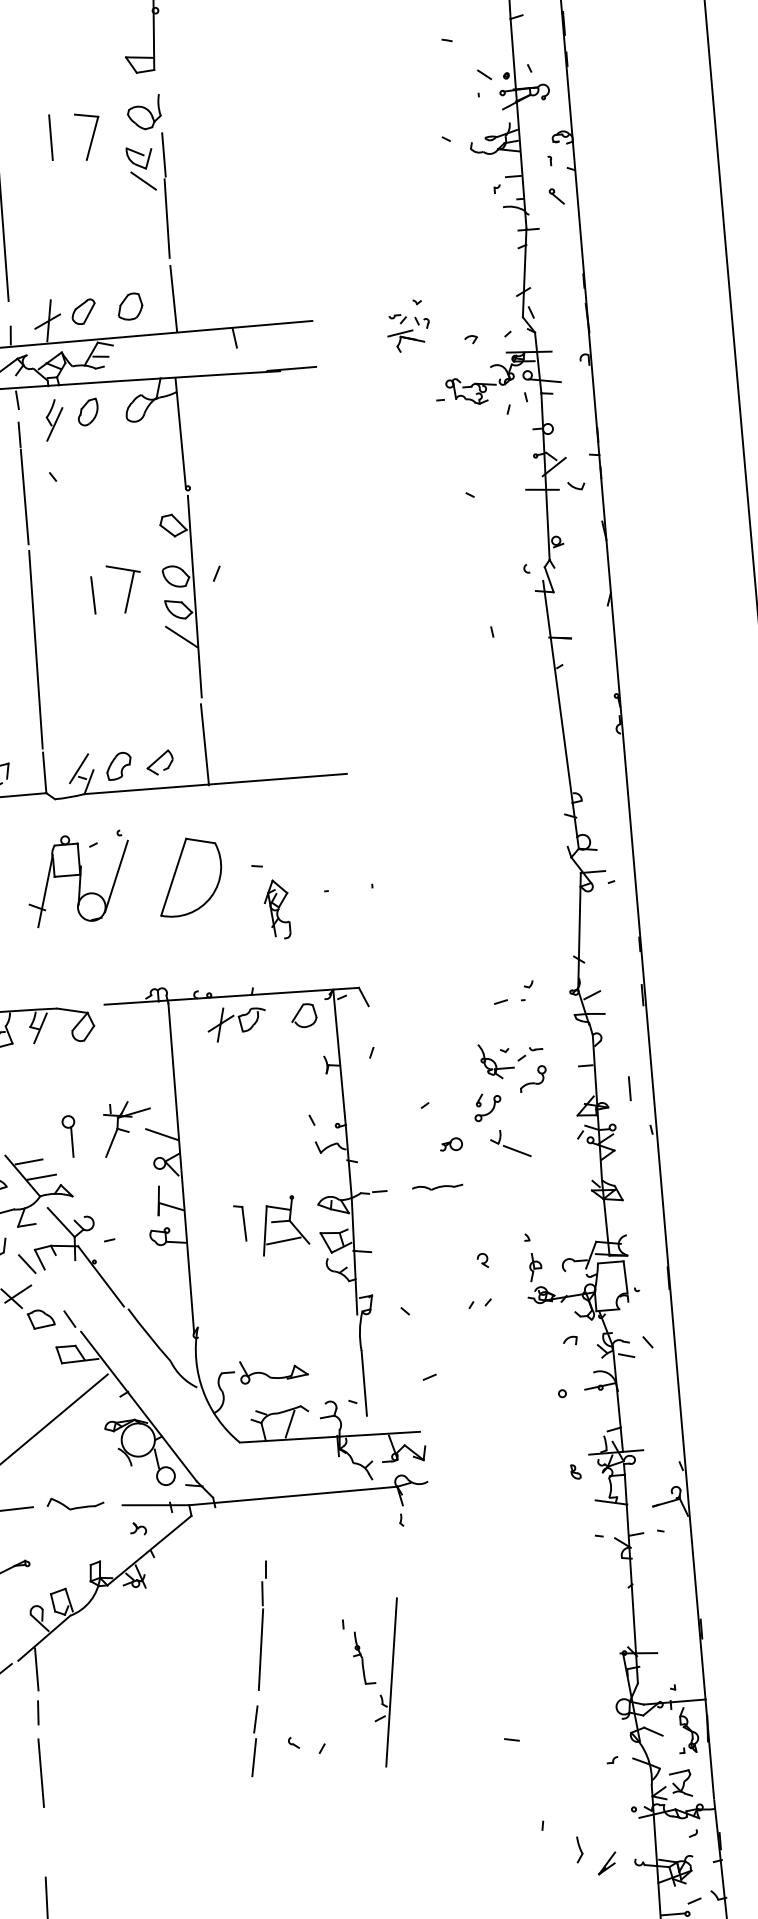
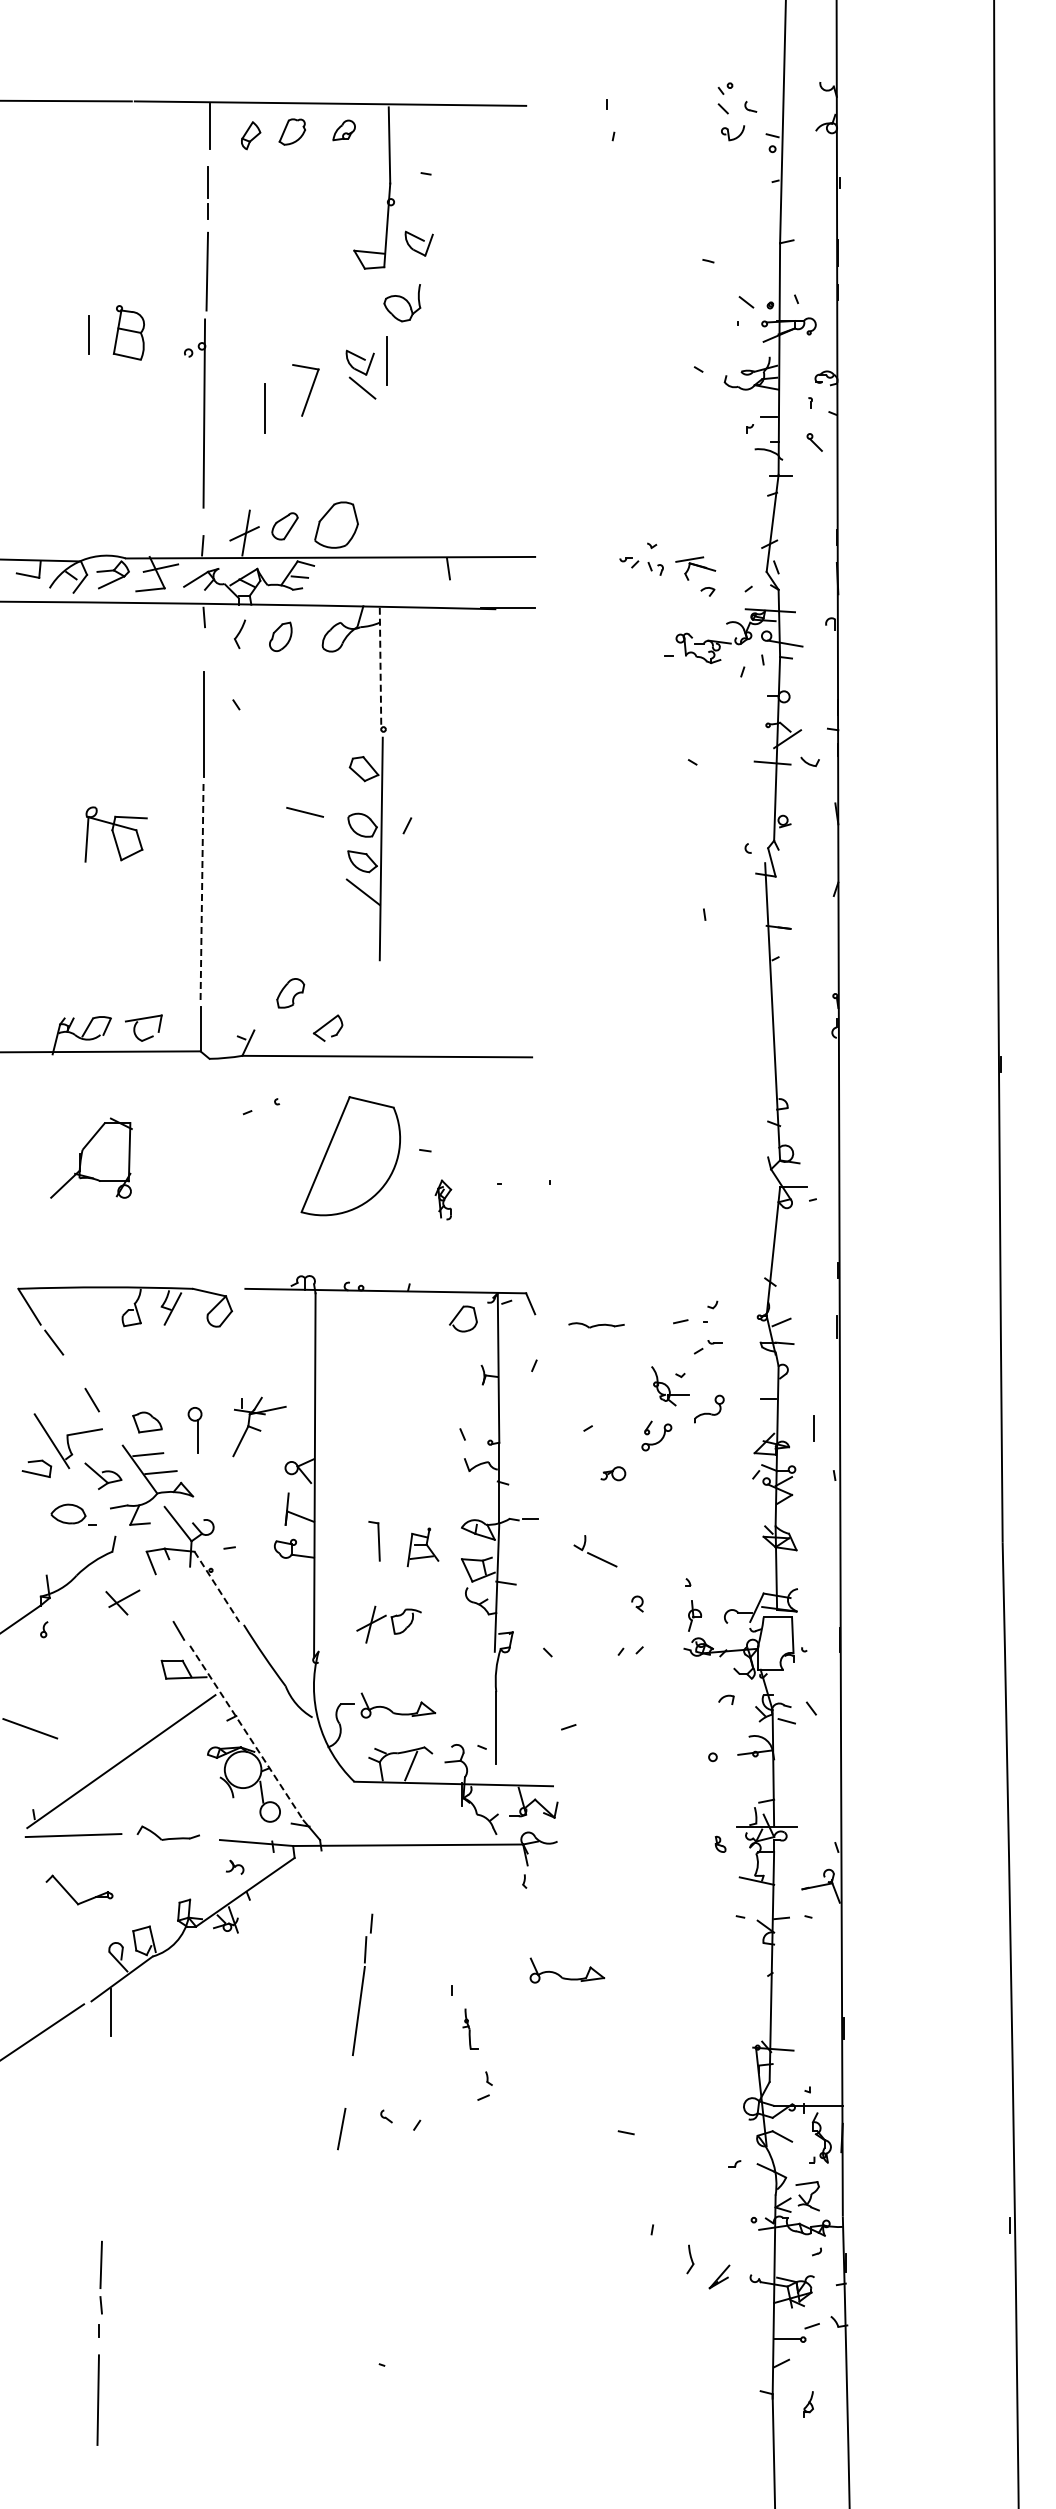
part: (183, 46) -> (418, 243), added
part: (144, 113) -> (402, 303), moved
part: (87, 136) -> (305, 390), moved
line: (50, 138) -> (264, 408), moved
line: (166, 218) -> (384, 431), removed
line: (173, 298) -> (384, 519), removed
part: (130, 306) -> (336, 524), size x1.6
part: (406, 341) -> (695, 568), moved
line: (54, 424) -> (242, 647), removed
line: (180, 433) -> (380, 668), solid -> dashed
line: (19, 434) -> (203, 655), removed
line: (129, 591) -> (310, 837), removed
line: (92, 595) -> (269, 838), removed
line: (36, 650) -> (202, 893), solid -> dashed
line: (204, 744) -> (378, 1012), removed
part: (118, 766) -> (290, 993), moved
line: (78, 768) -> (238, 1027), removed
part: (189, 877) -> (350, 1156), size x1.4
part: (78, 878) -> (228, 1148), removed
part: (277, 909) -> (443, 1199), size x0.6
part: (236, 1023) -> (388, 1624), moved
part: (529, 1054) -> (707, 1347), moved
line: (161, 1134) -> (296, 1436), removed
part: (510, 1144) -> (595, 1551), moved
part: (437, 1187) -> (596, 1325), moved
part: (284, 1225) -> (422, 1547), size x0.6
line: (26, 1263) -> (136, 1566), removed
line: (100, 1276) -> (216, 1586), solid -> dashed
part: (41, 1319) -> (147, 1422), moved
line: (139, 1406) -> (247, 1733), solid -> dashed
part: (445, 1603) -> (565, 1977), added
part: (363, 1657) -> (470, 2028), size x0.7
line: (390, 1682) -> (498, 2058), removed
line: (38, 1713) -> (108, 2060), removed
line: (255, 1719) -> (346, 2087), removed
line: (41, 1772) -> (106, 2126), removed

